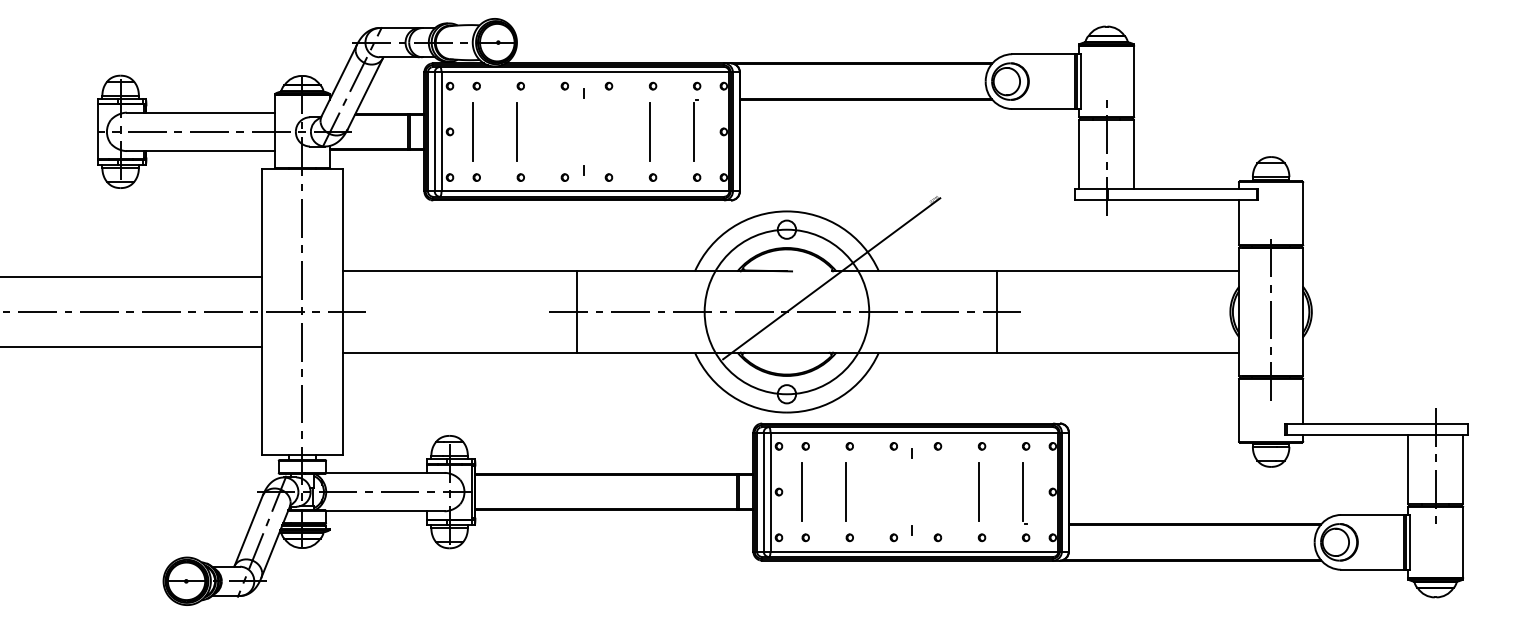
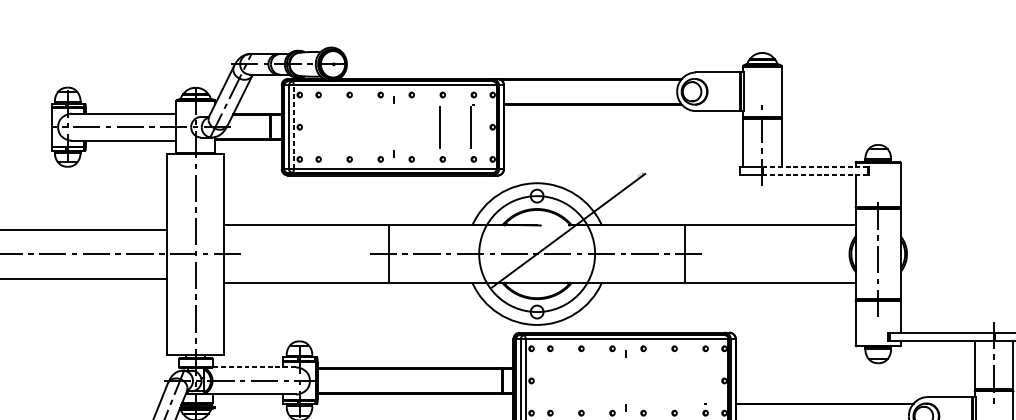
line: (441, 131) -> (293, 126), solid -> dashed
line: (473, 131) -> (316, 126), removed
line: (517, 131) -> (347, 126), removed
line: (1182, 188) -> (815, 167), solid -> dashed
line: (1182, 199) -> (815, 174), solid -> dashed
line: (384, 472) -> (253, 367), solid -> dashed
line: (802, 491) -> (548, 380), removed
line: (846, 491) -> (579, 380), removed
line: (978, 491) -> (672, 380), removed
line: (1022, 491) -> (703, 380), removed

